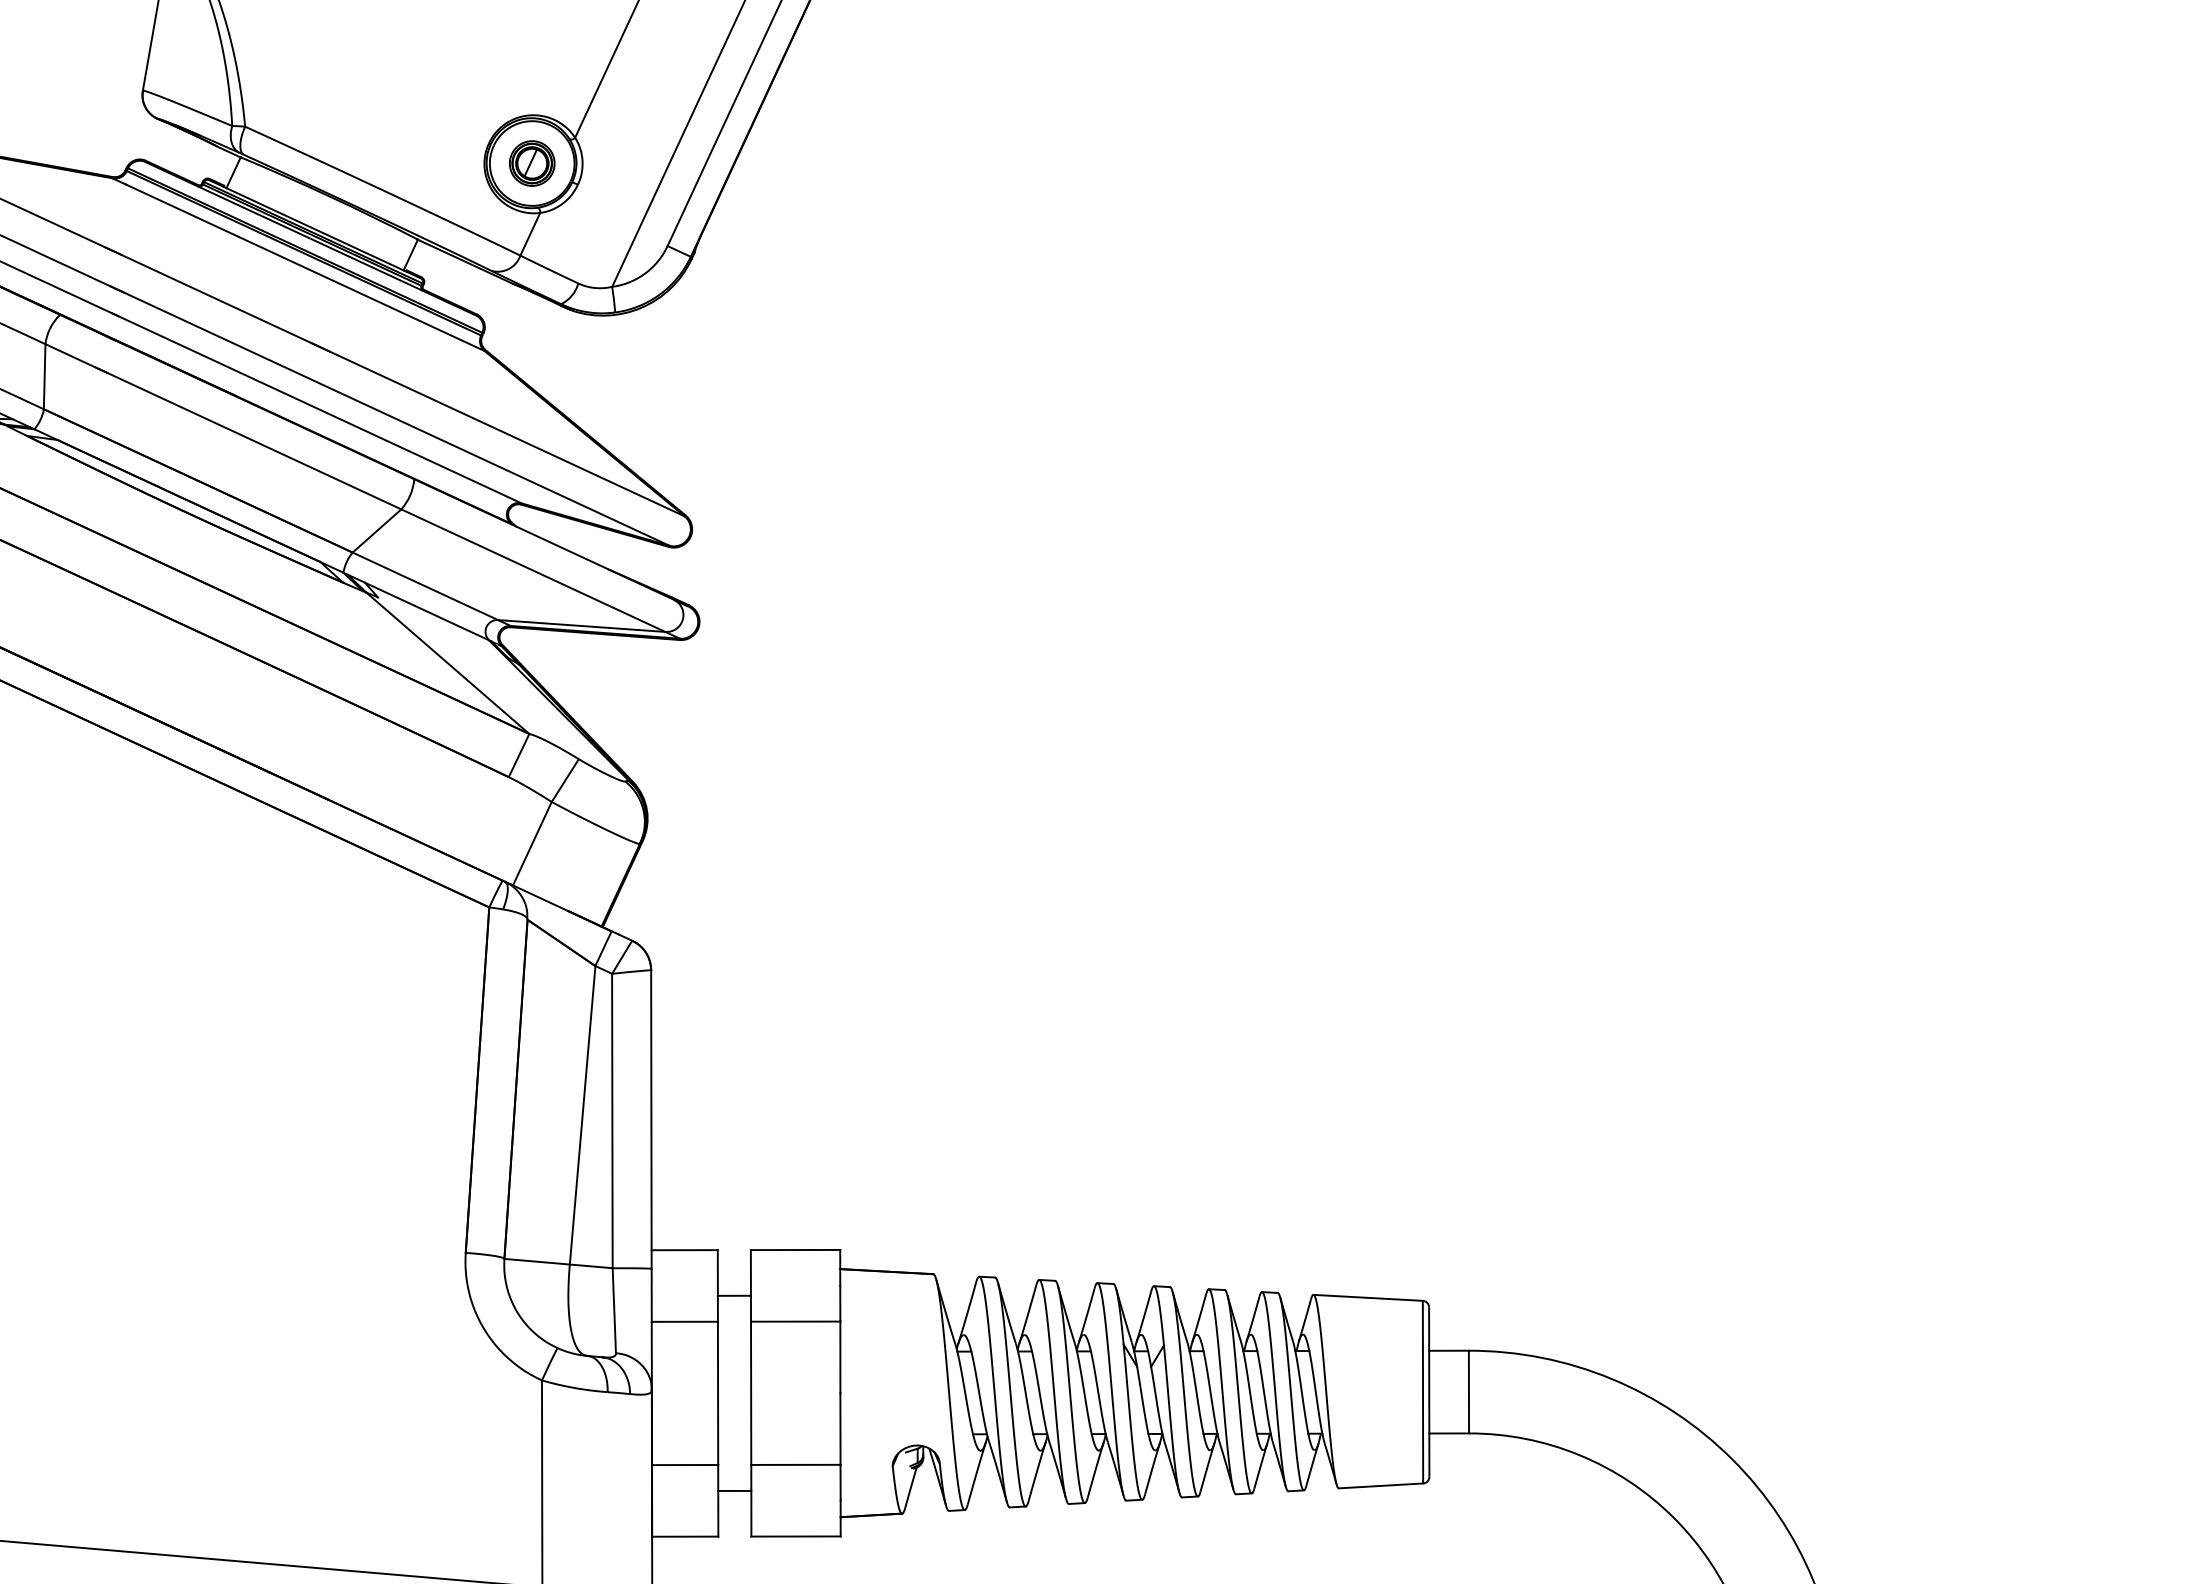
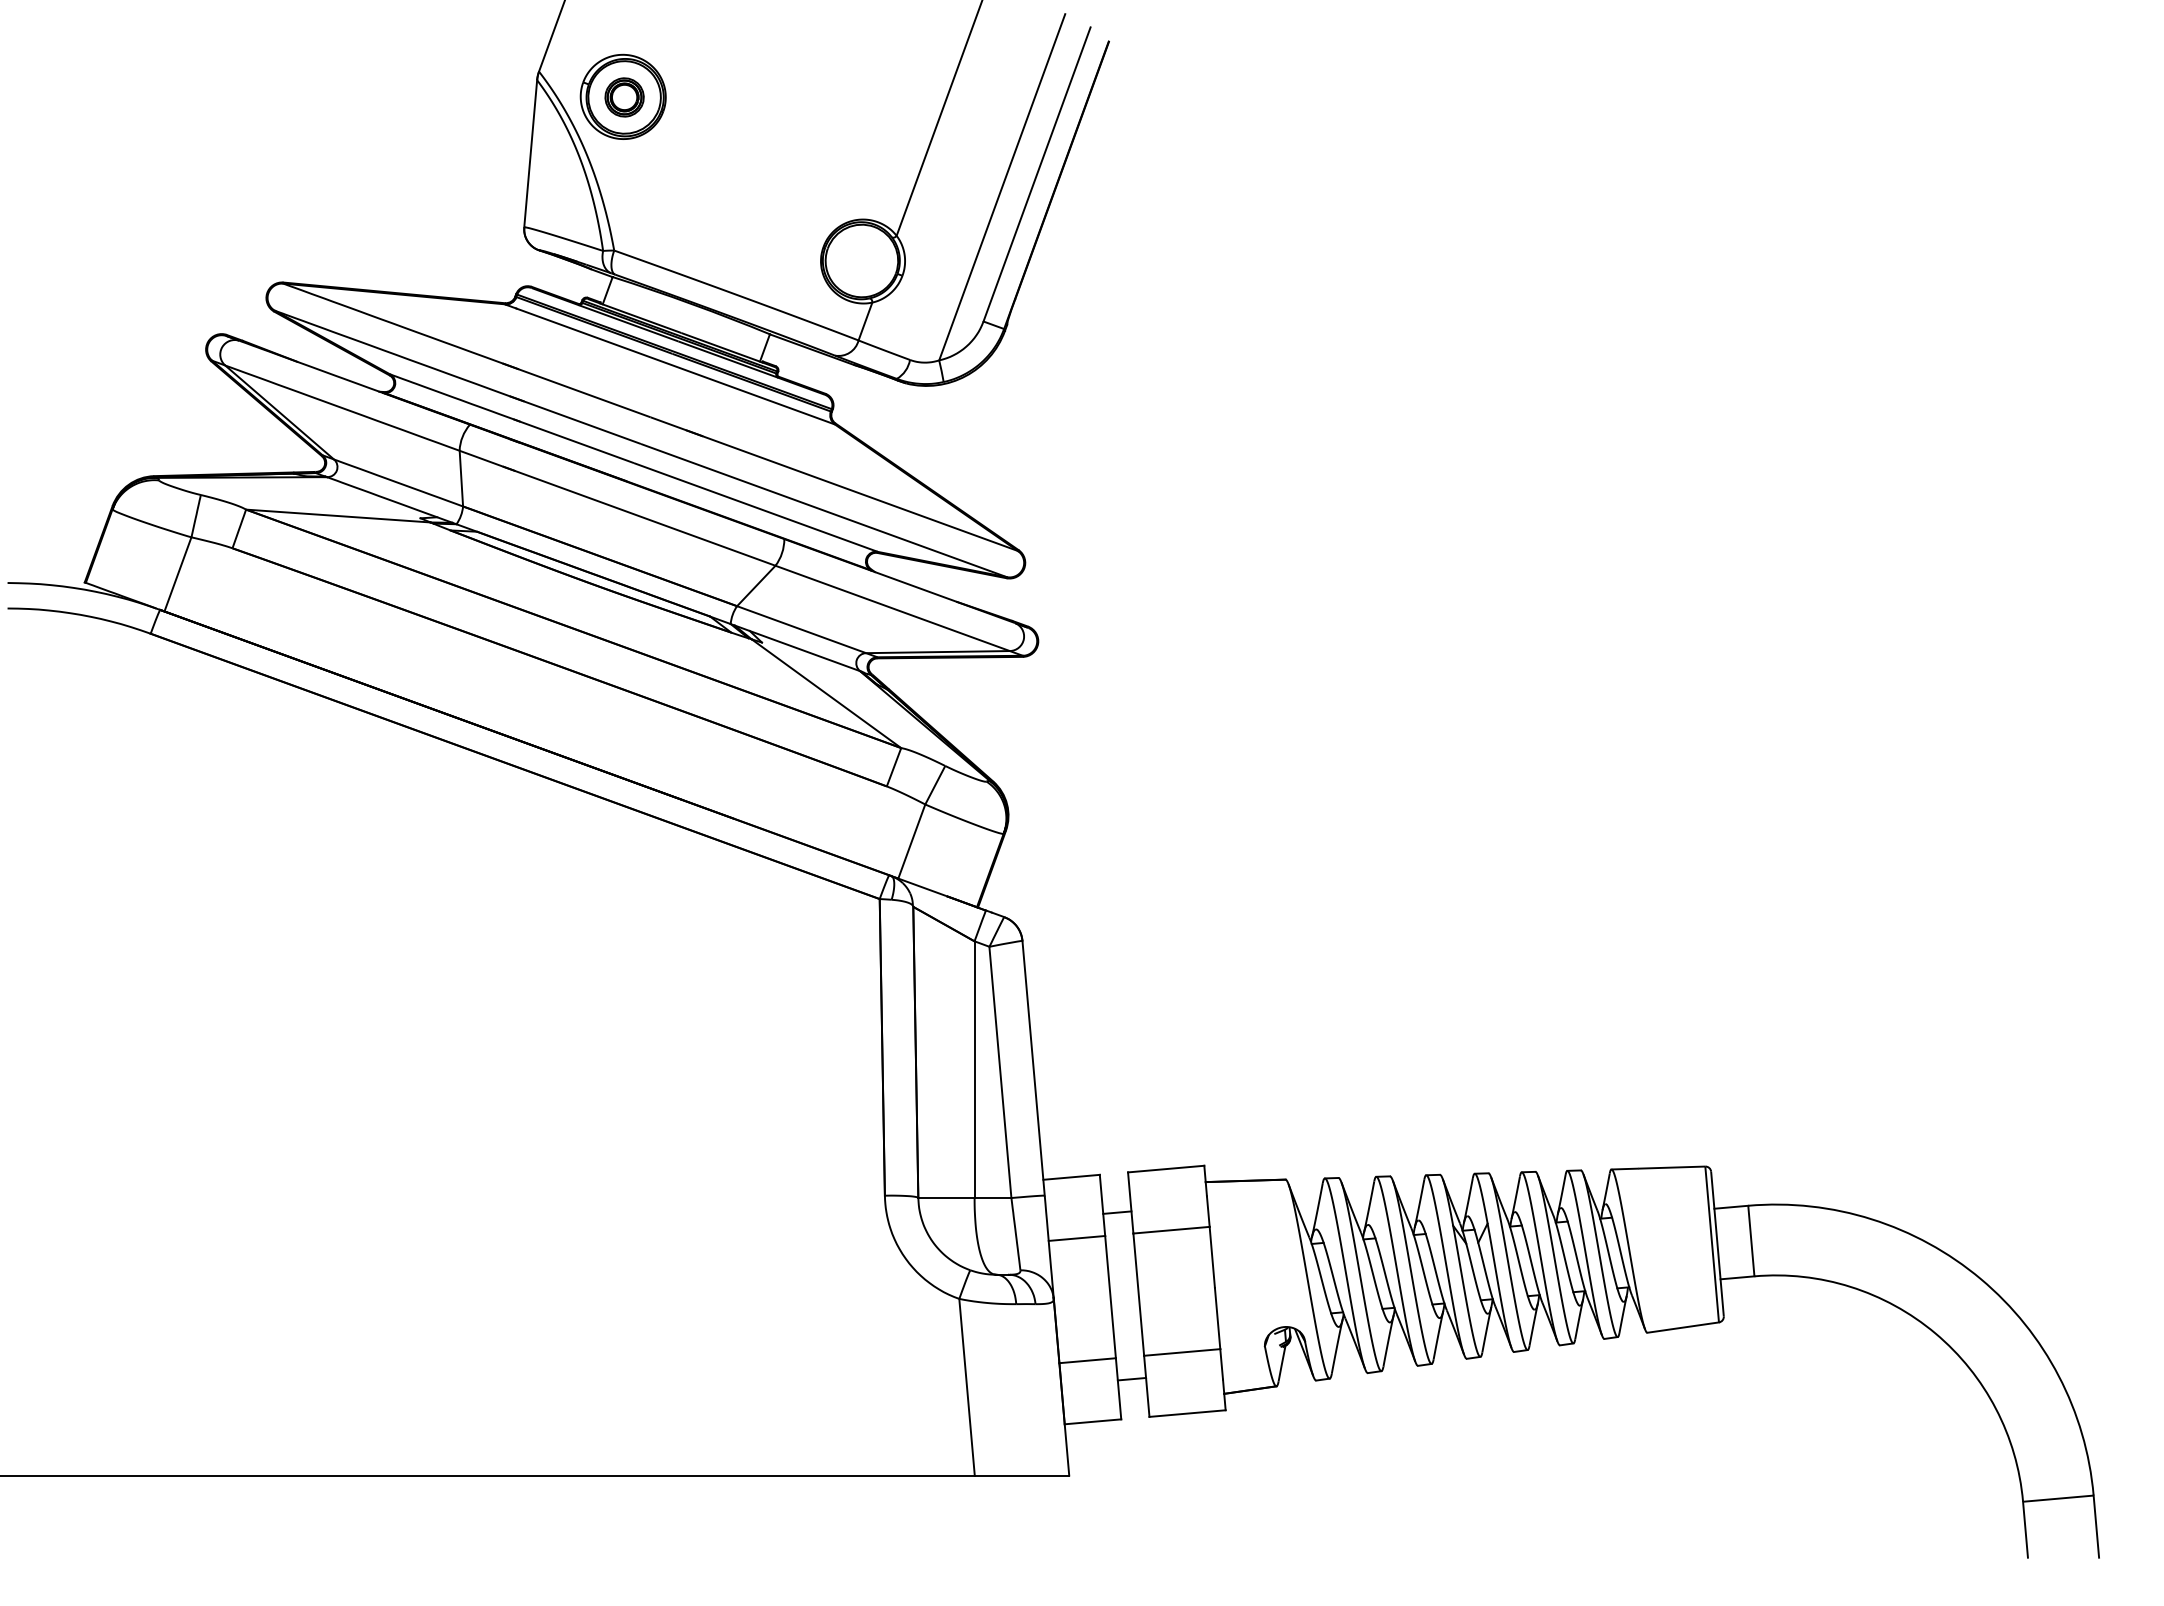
part: (531, 162) -> (861, 260), removed

